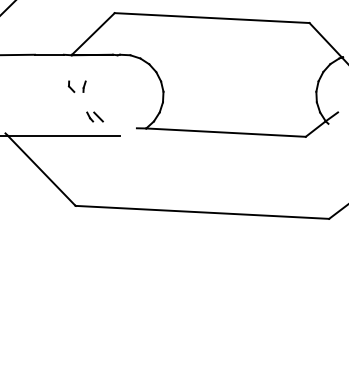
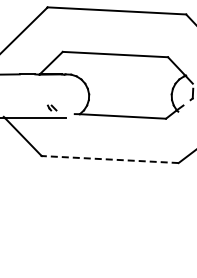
part: (77, 86) -> (42, 91), removed
line: (201, 212) -> (109, 159), solid -> dashed

